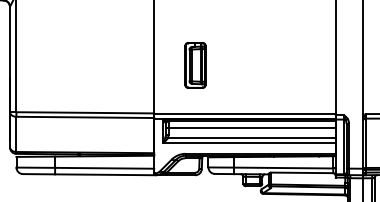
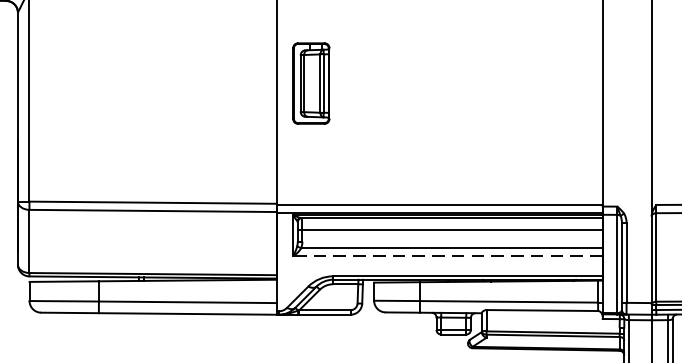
part: (195, 65) -> (311, 83), moved
line: (249, 142) -> (447, 255), solid -> dashed

